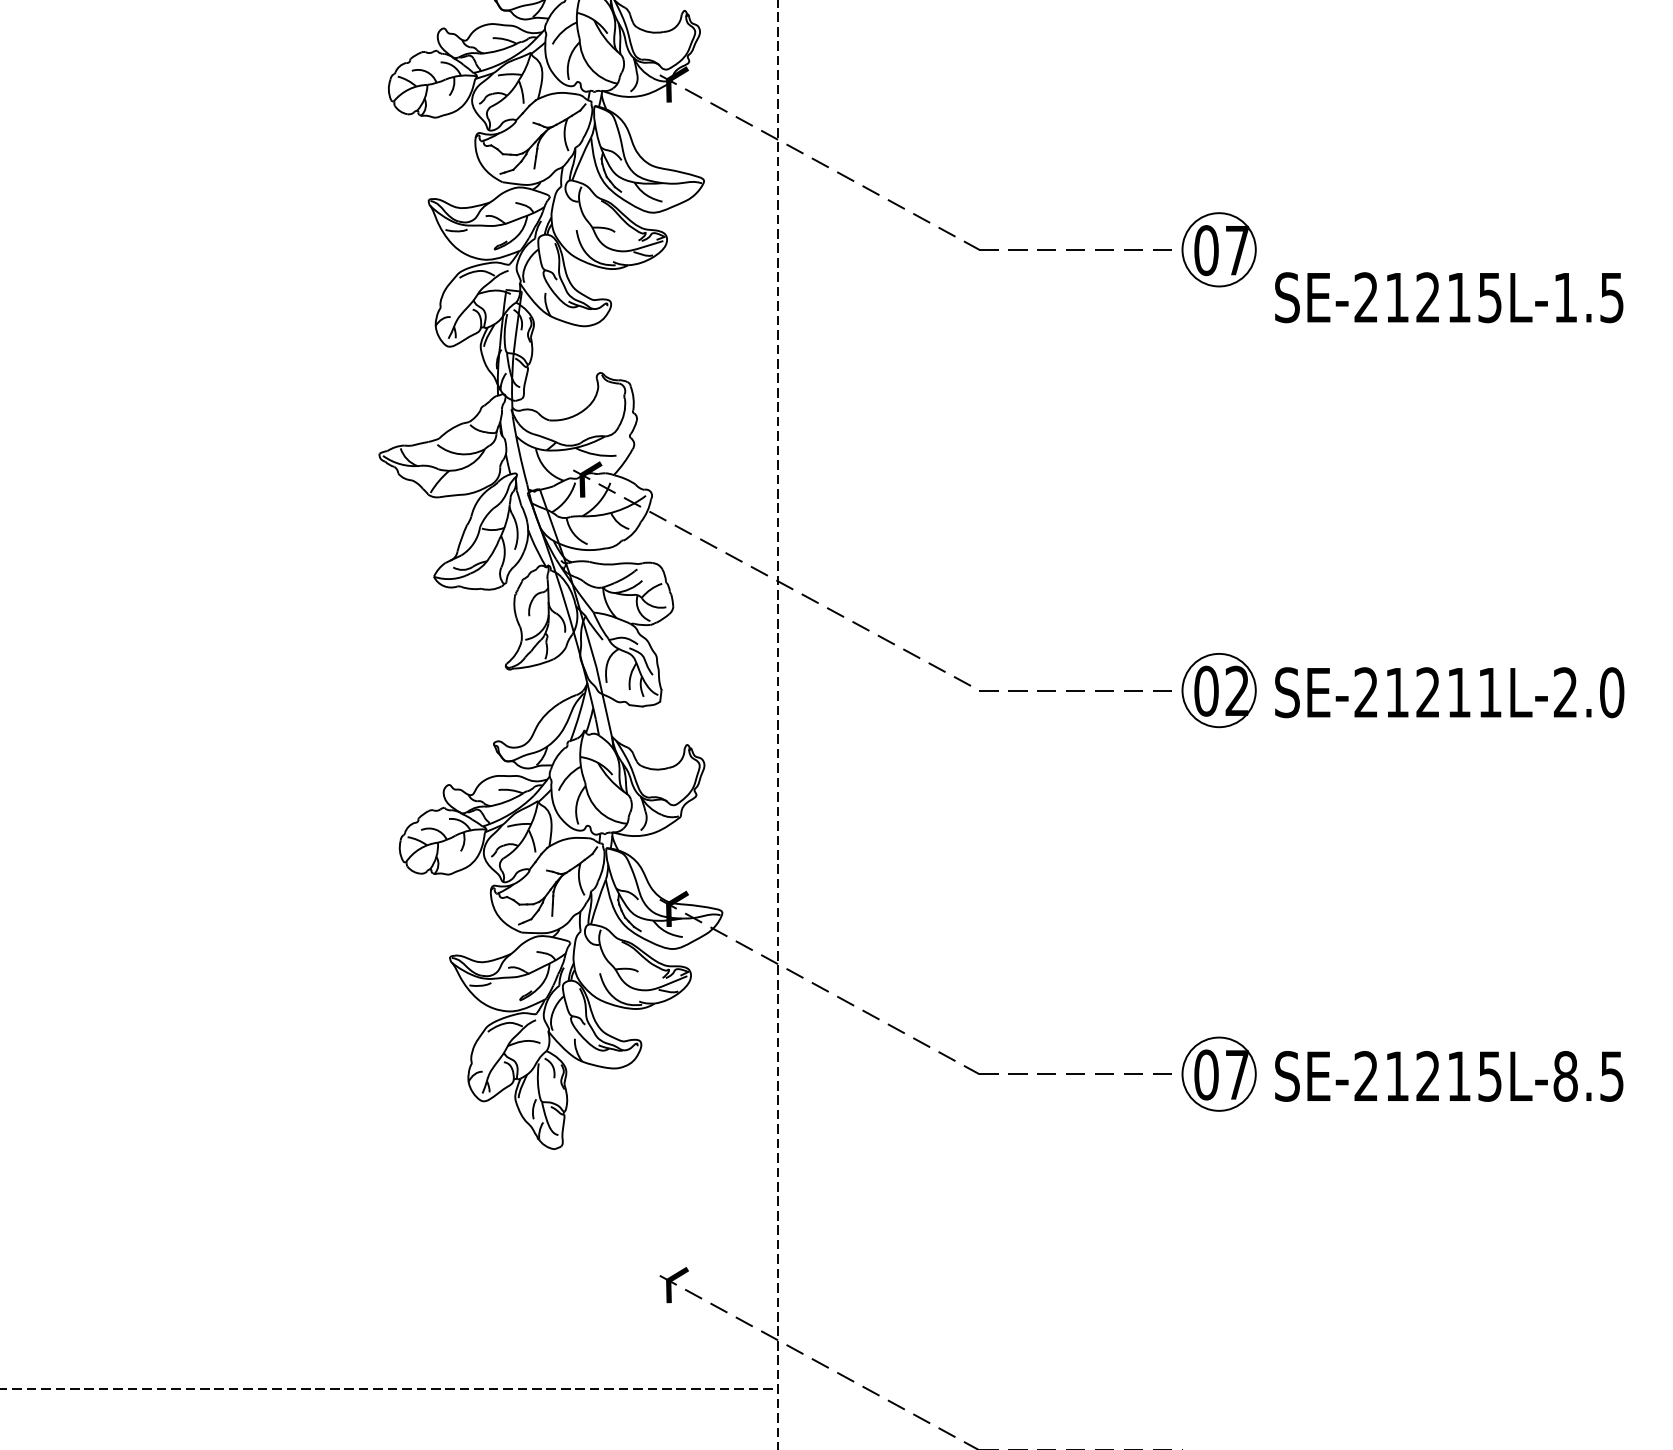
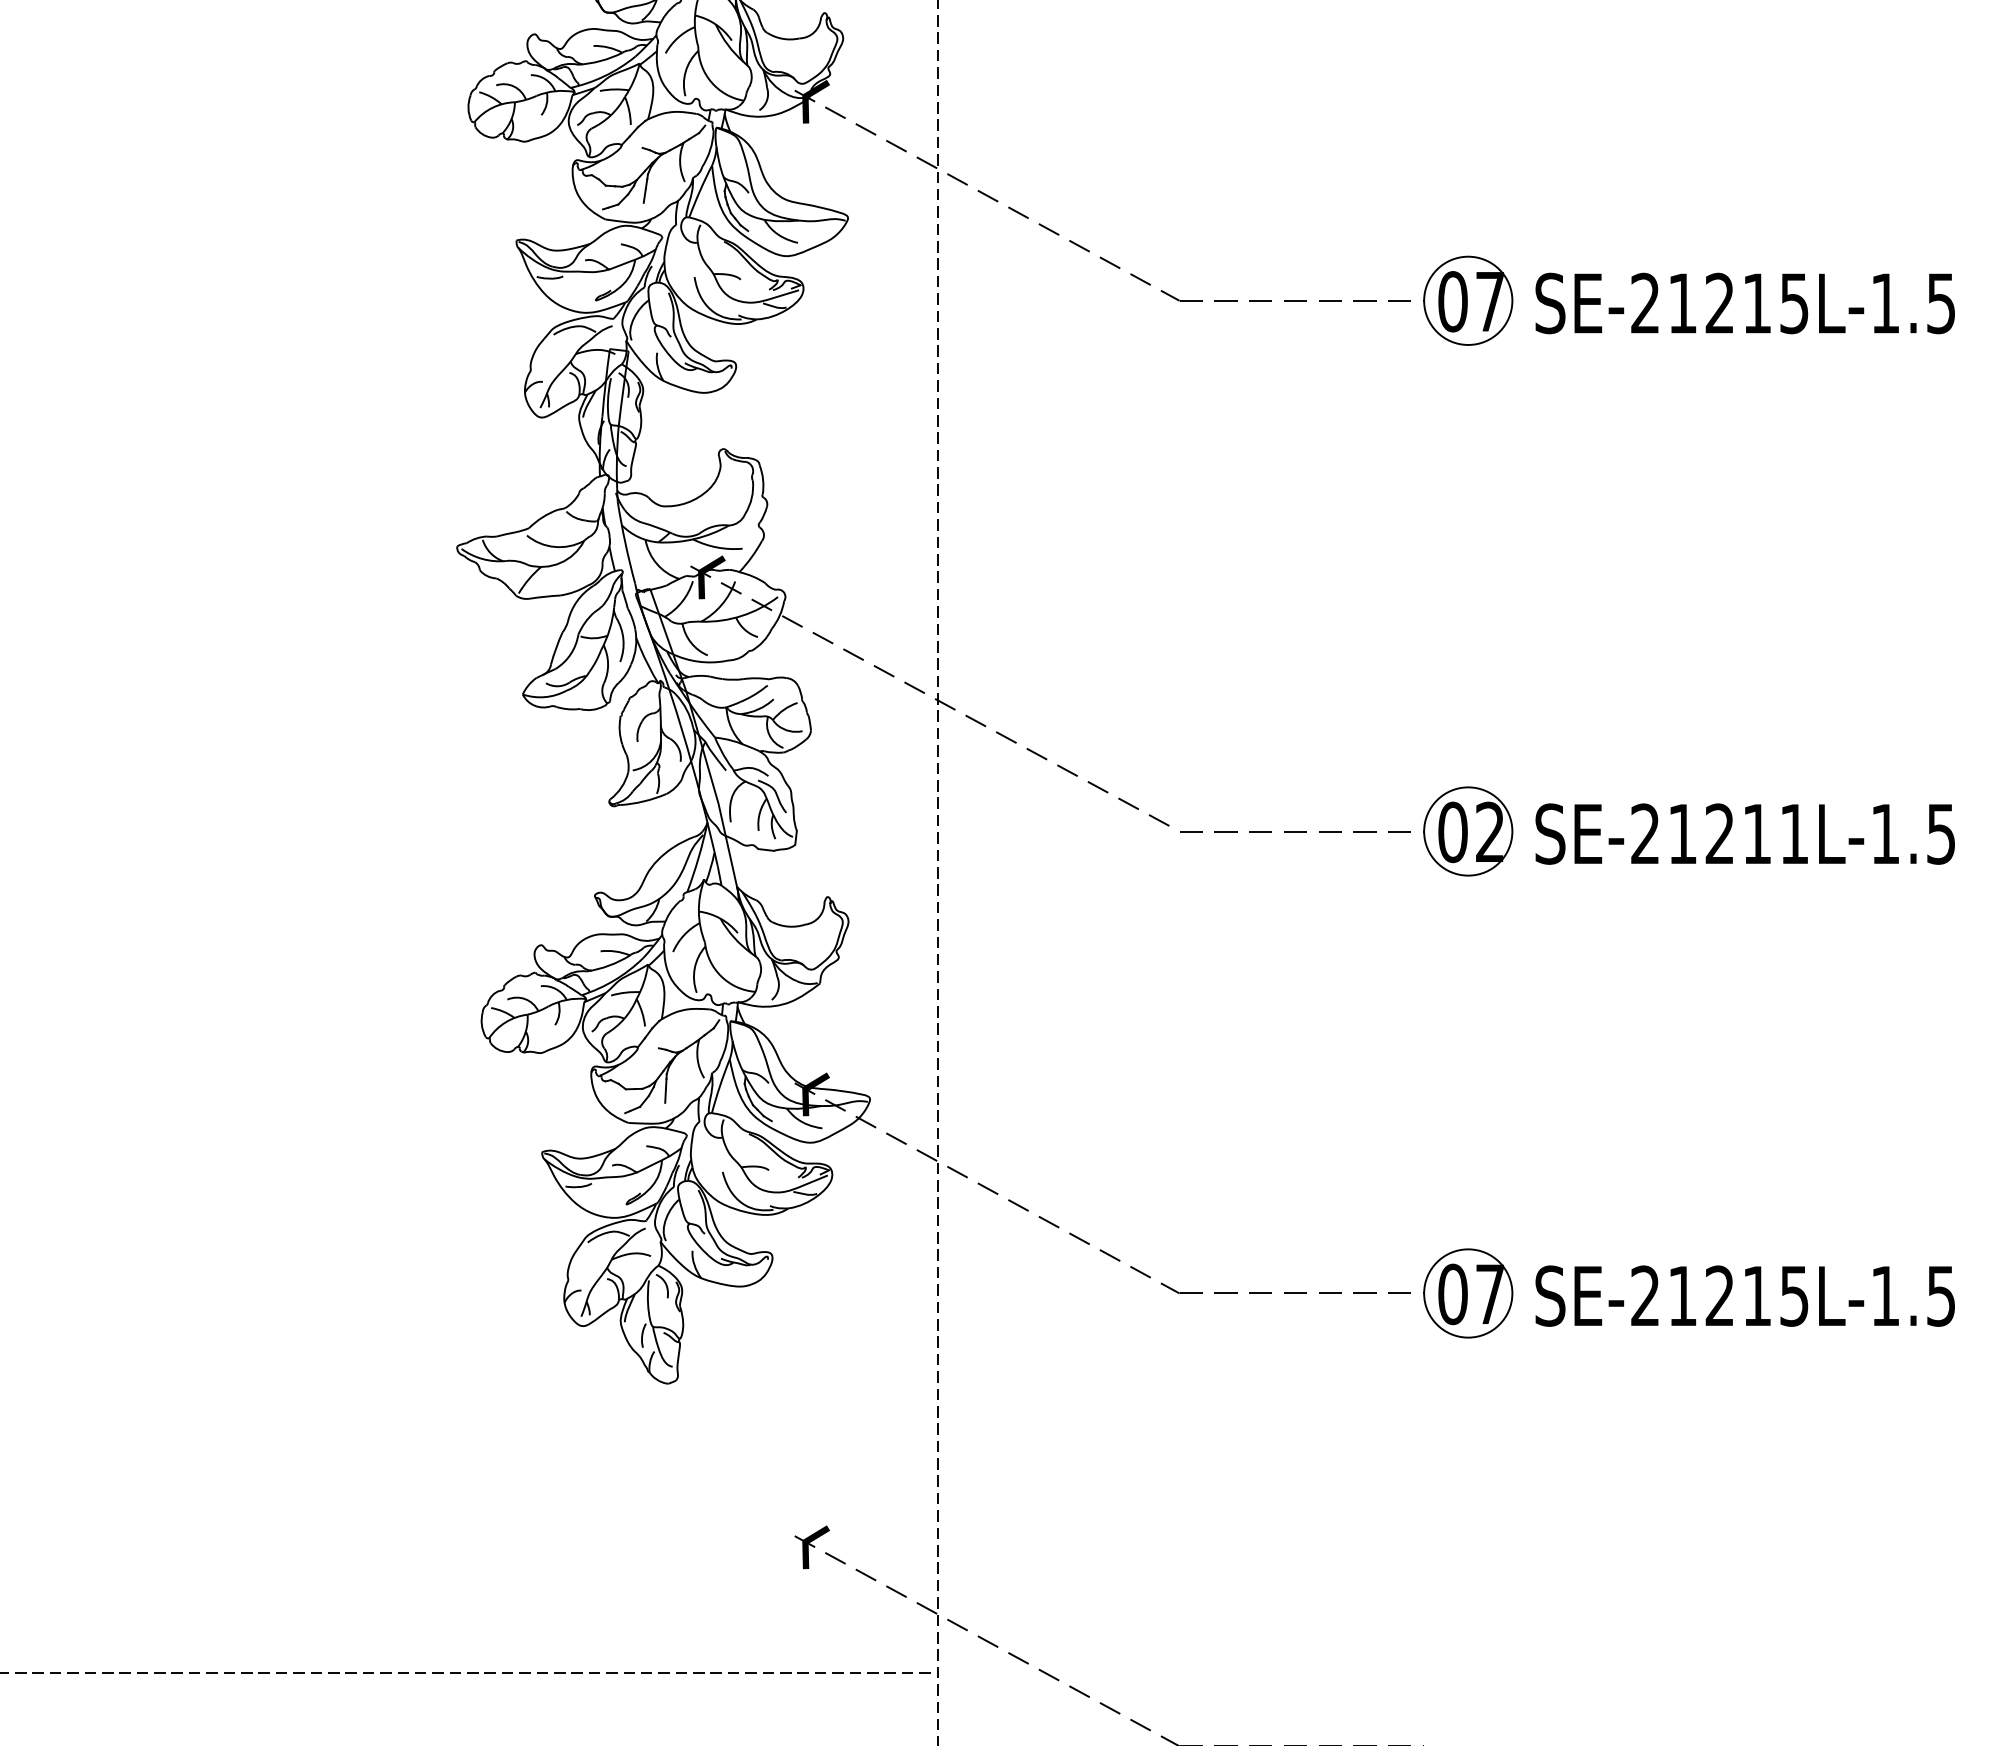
text: (1448, 297) -> (1744, 303), moved
text: (1588, 692) -> (1913, 833), SE-21211L-2.0 -> SE-21211L-1.5
text: (1565, 1075) -> (1885, 1295), SE-21215L-8.5 -> SE-21215L-1.5

